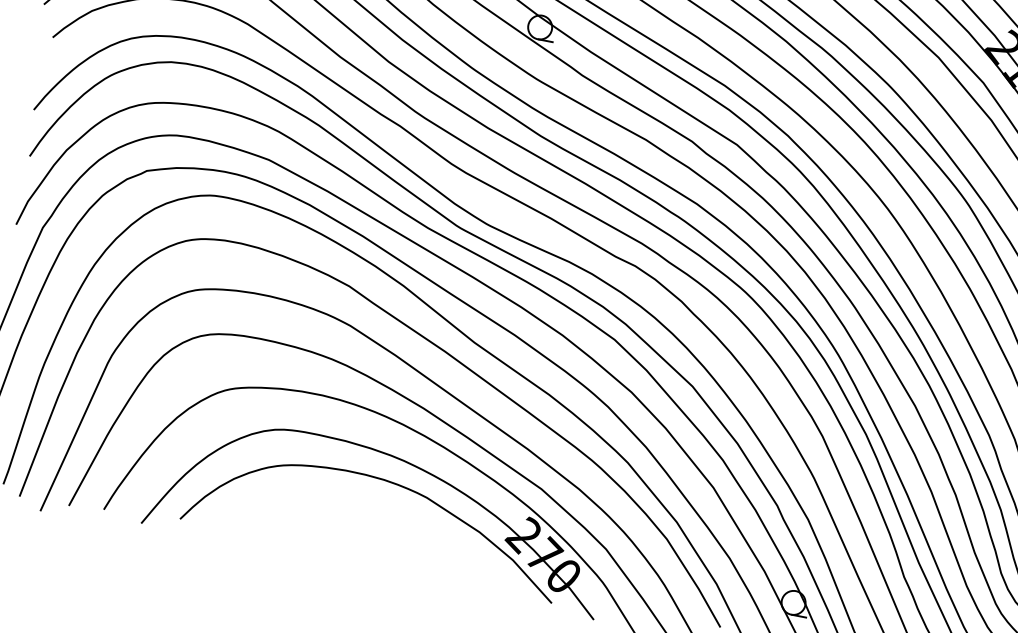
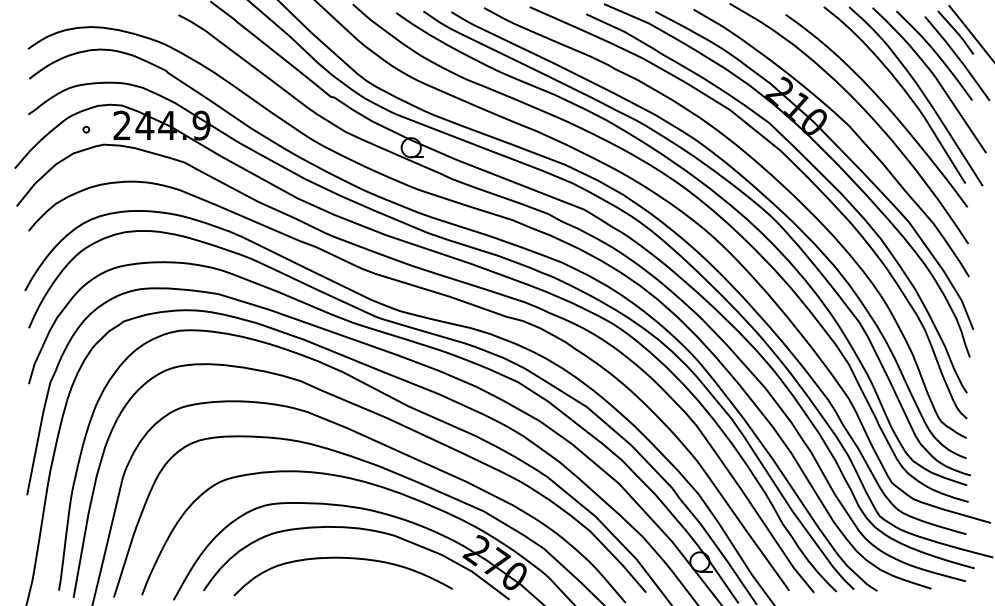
curve: (357, 512) -> (342, 558), added

